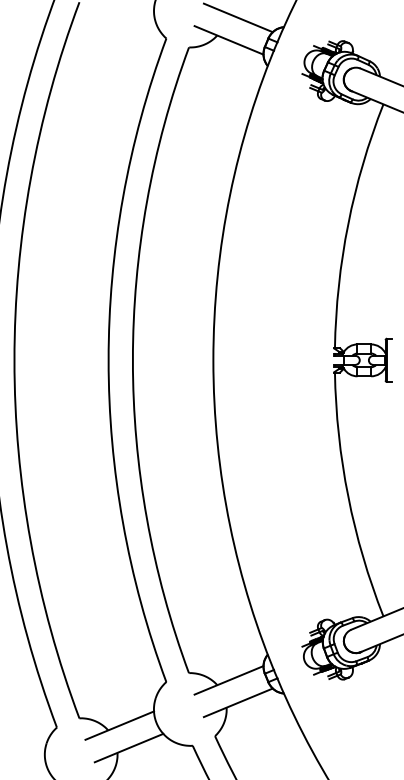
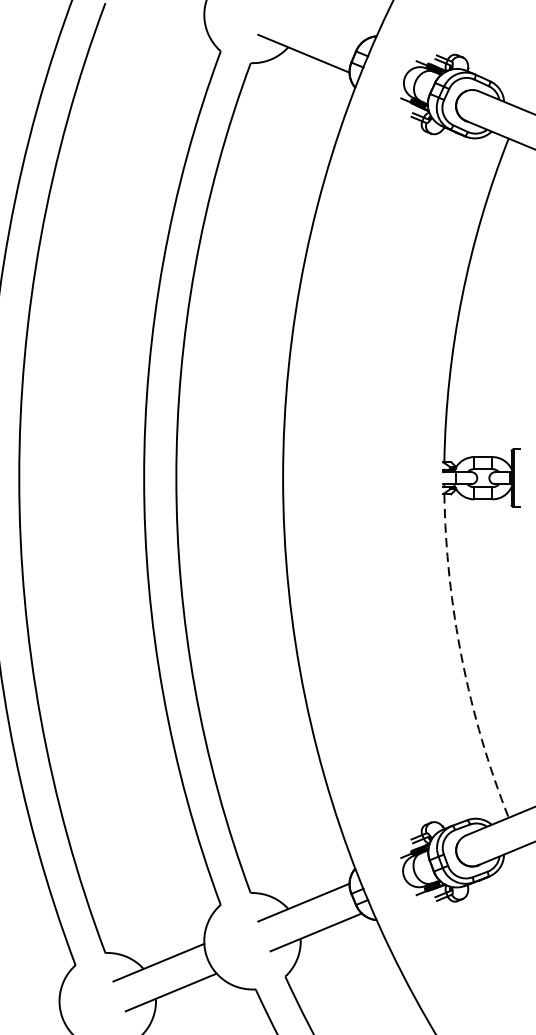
line: (237, 17) -> (315, 23), removed
arc: (348, 496) -> (462, 658), solid -> dashed

